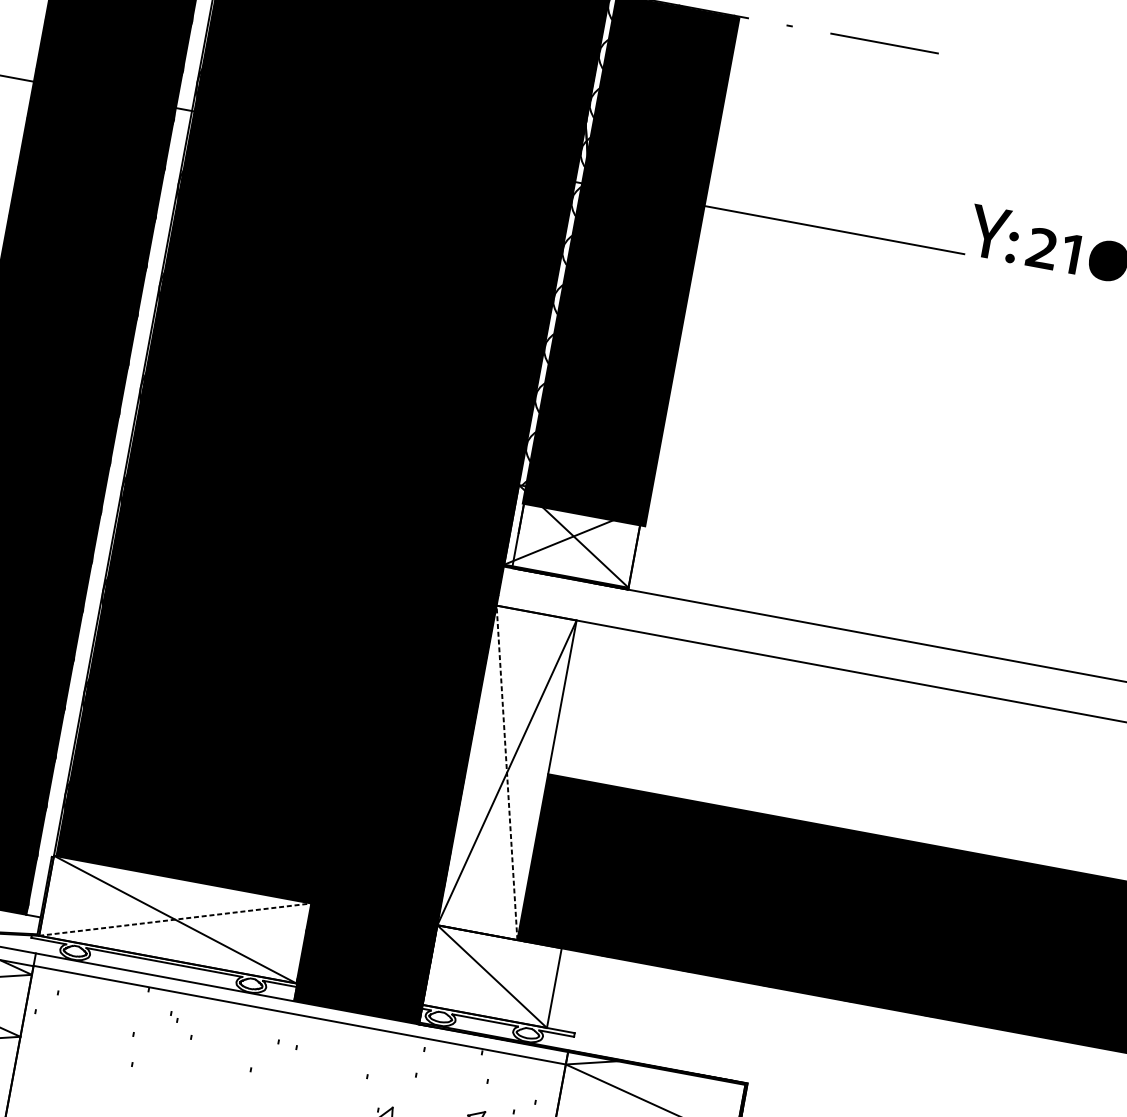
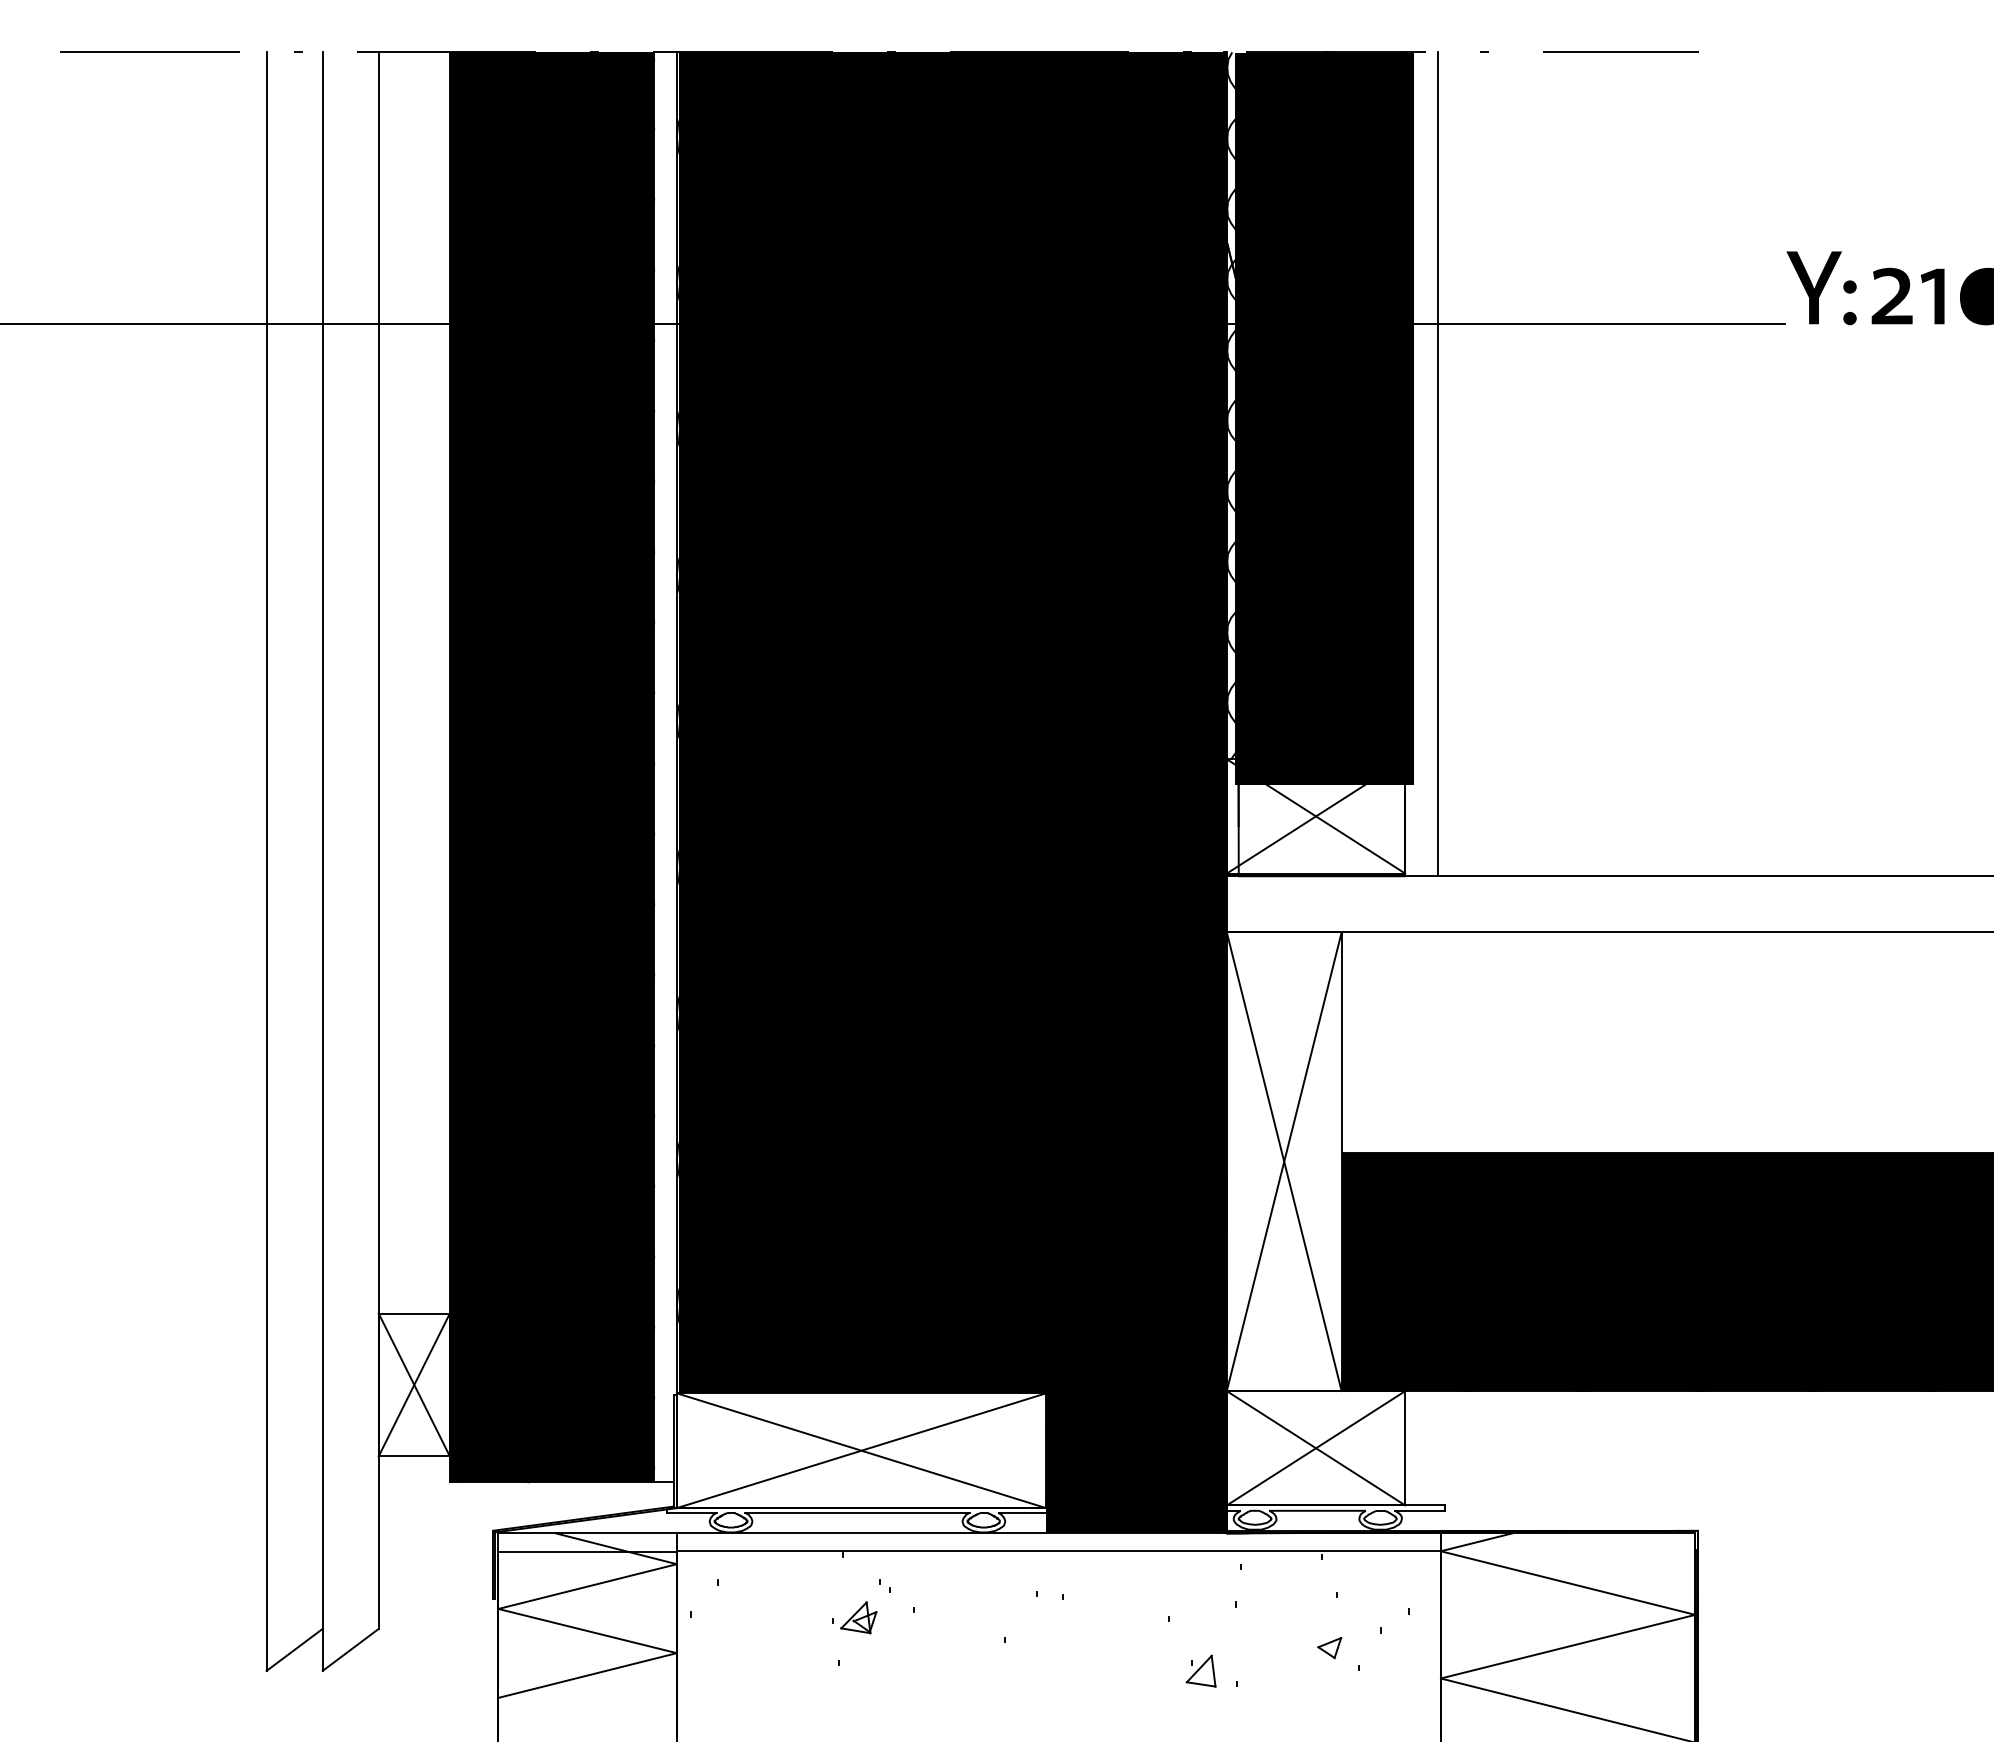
line: (704, 307) -> (1438, 464), added
line: (507, 772) -> (1284, 1161), dashed -> solid
line: (175, 919) -> (862, 1450), dashed -> solid
line: (491, 976) -> (1315, 1448), added
part: (151, 1035) -> (858, 1617), added

